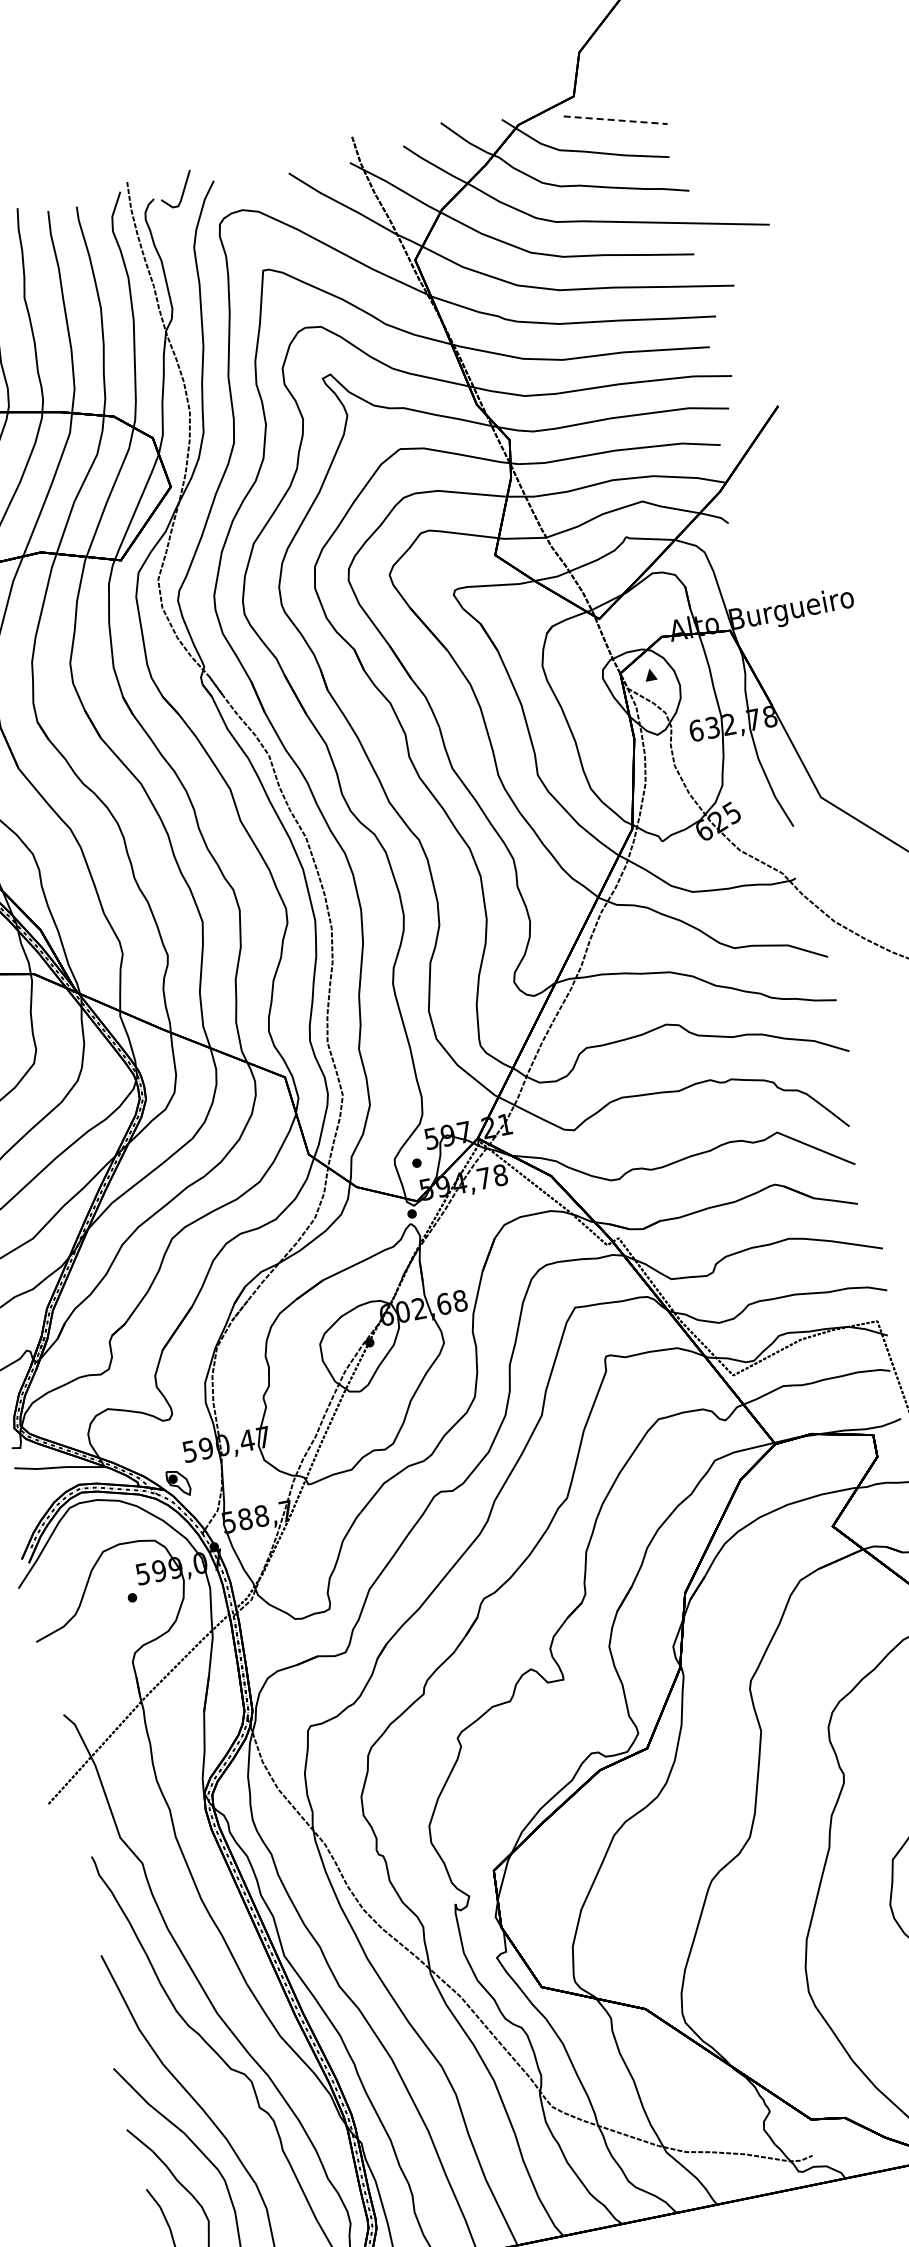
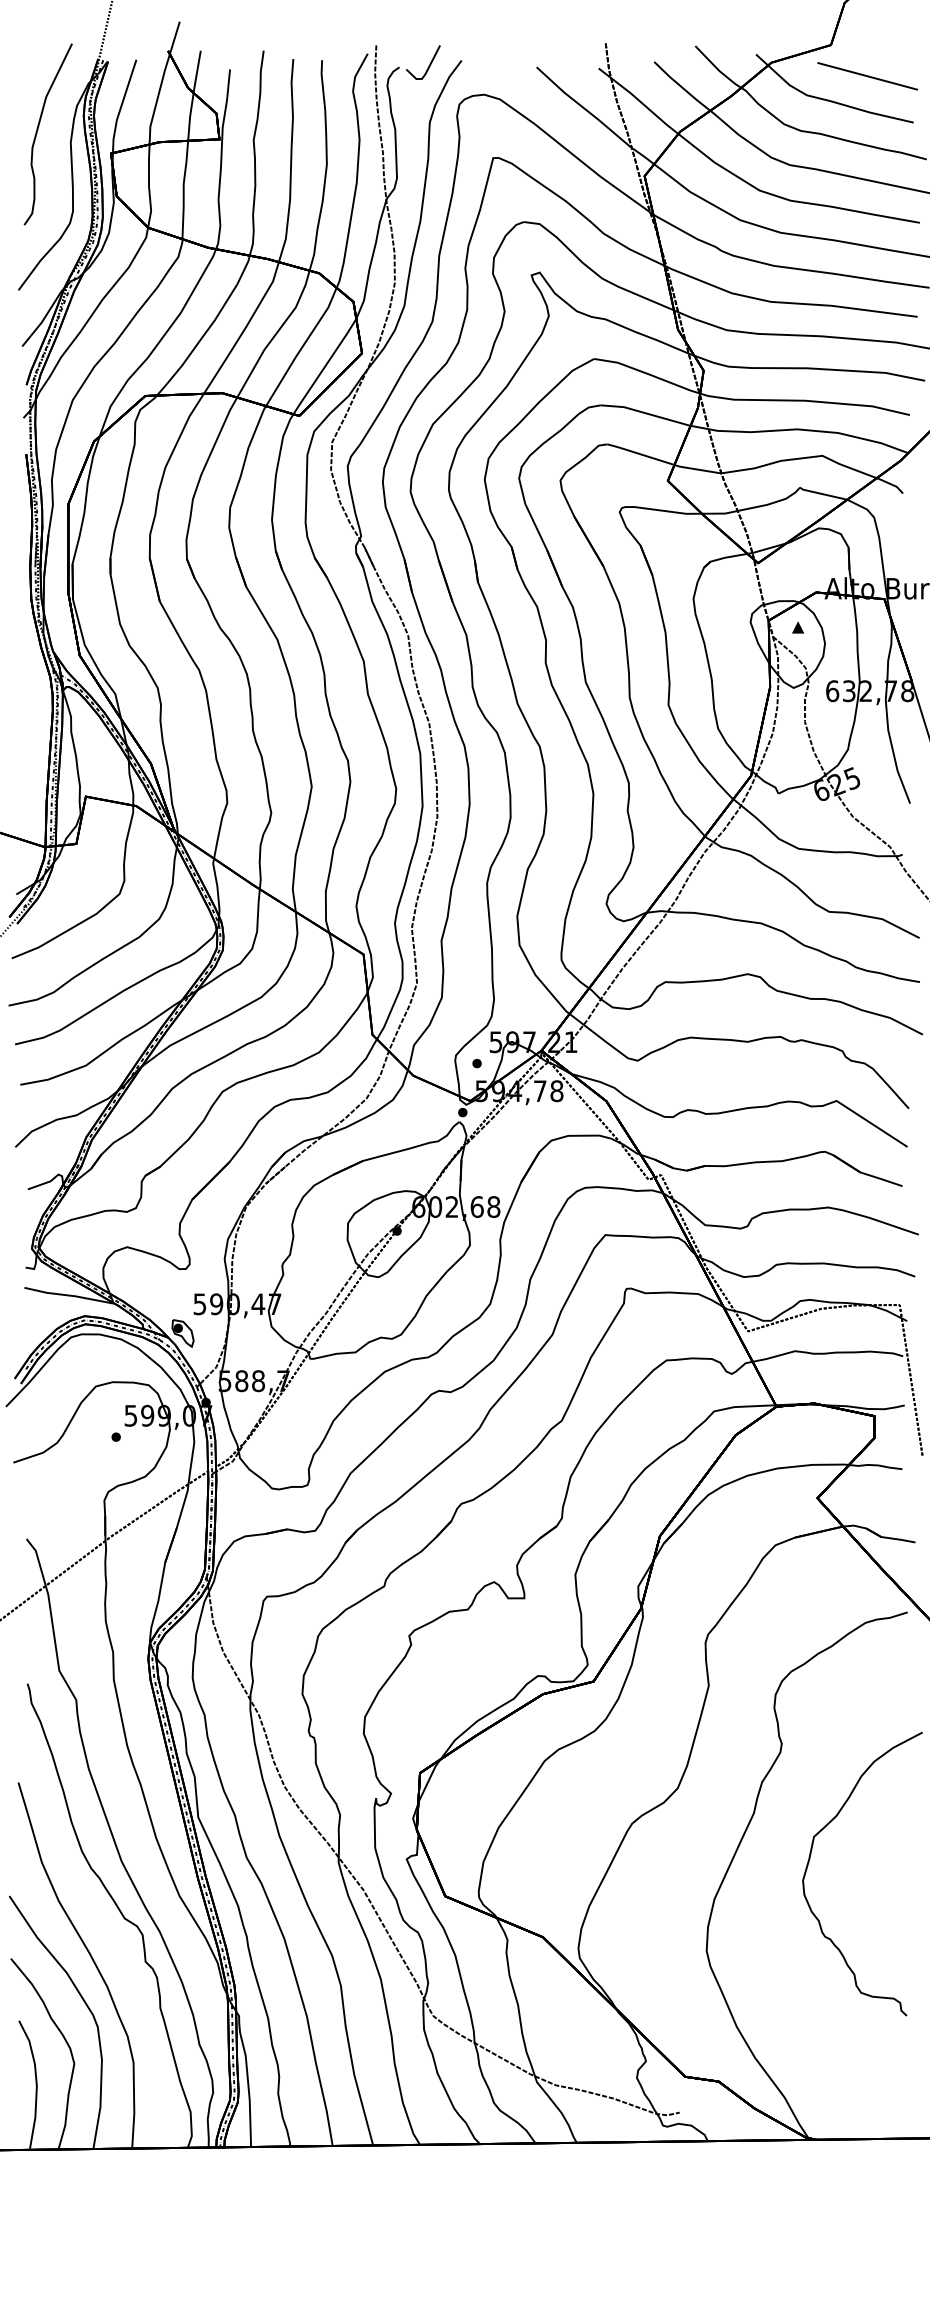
line: (615, 120) -> (867, 76), dashed -> solid

